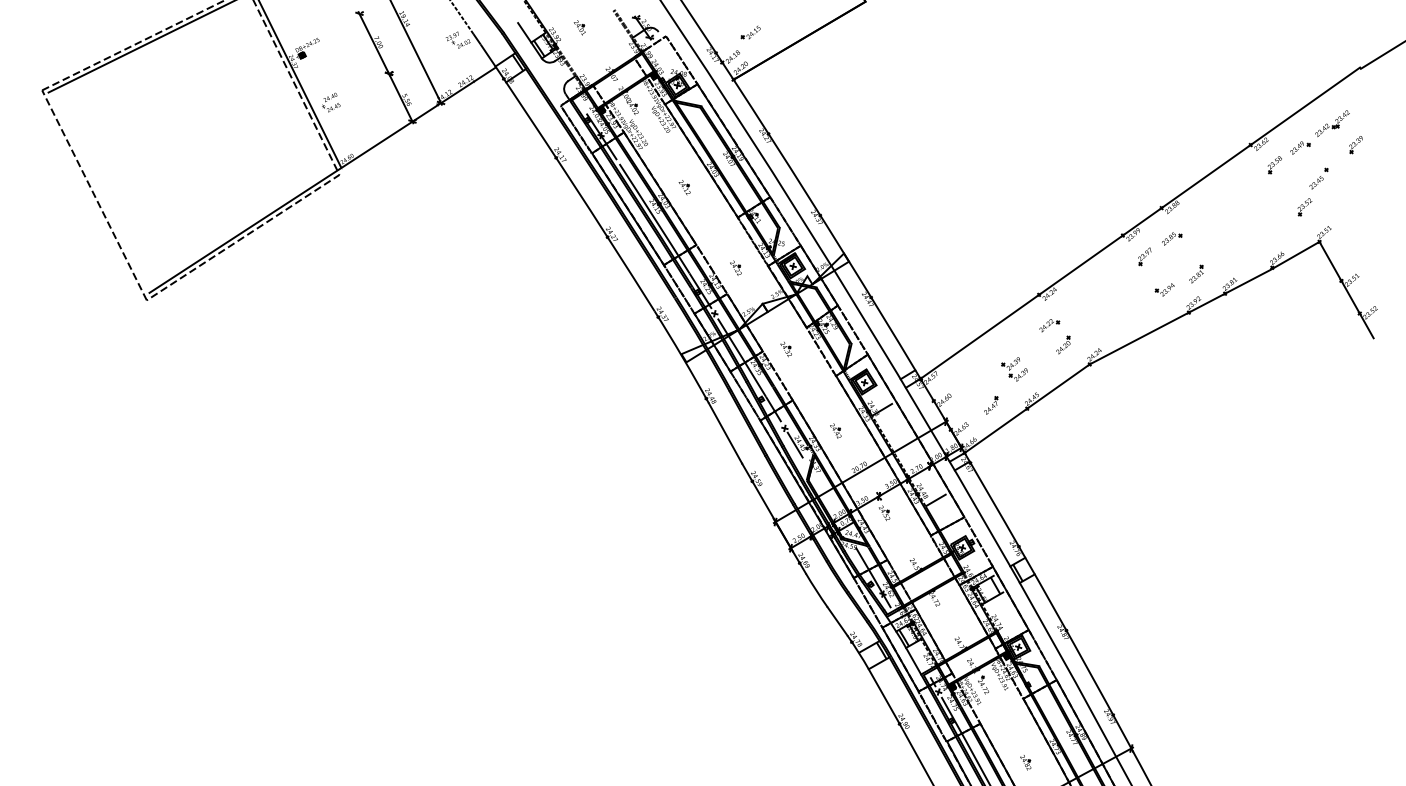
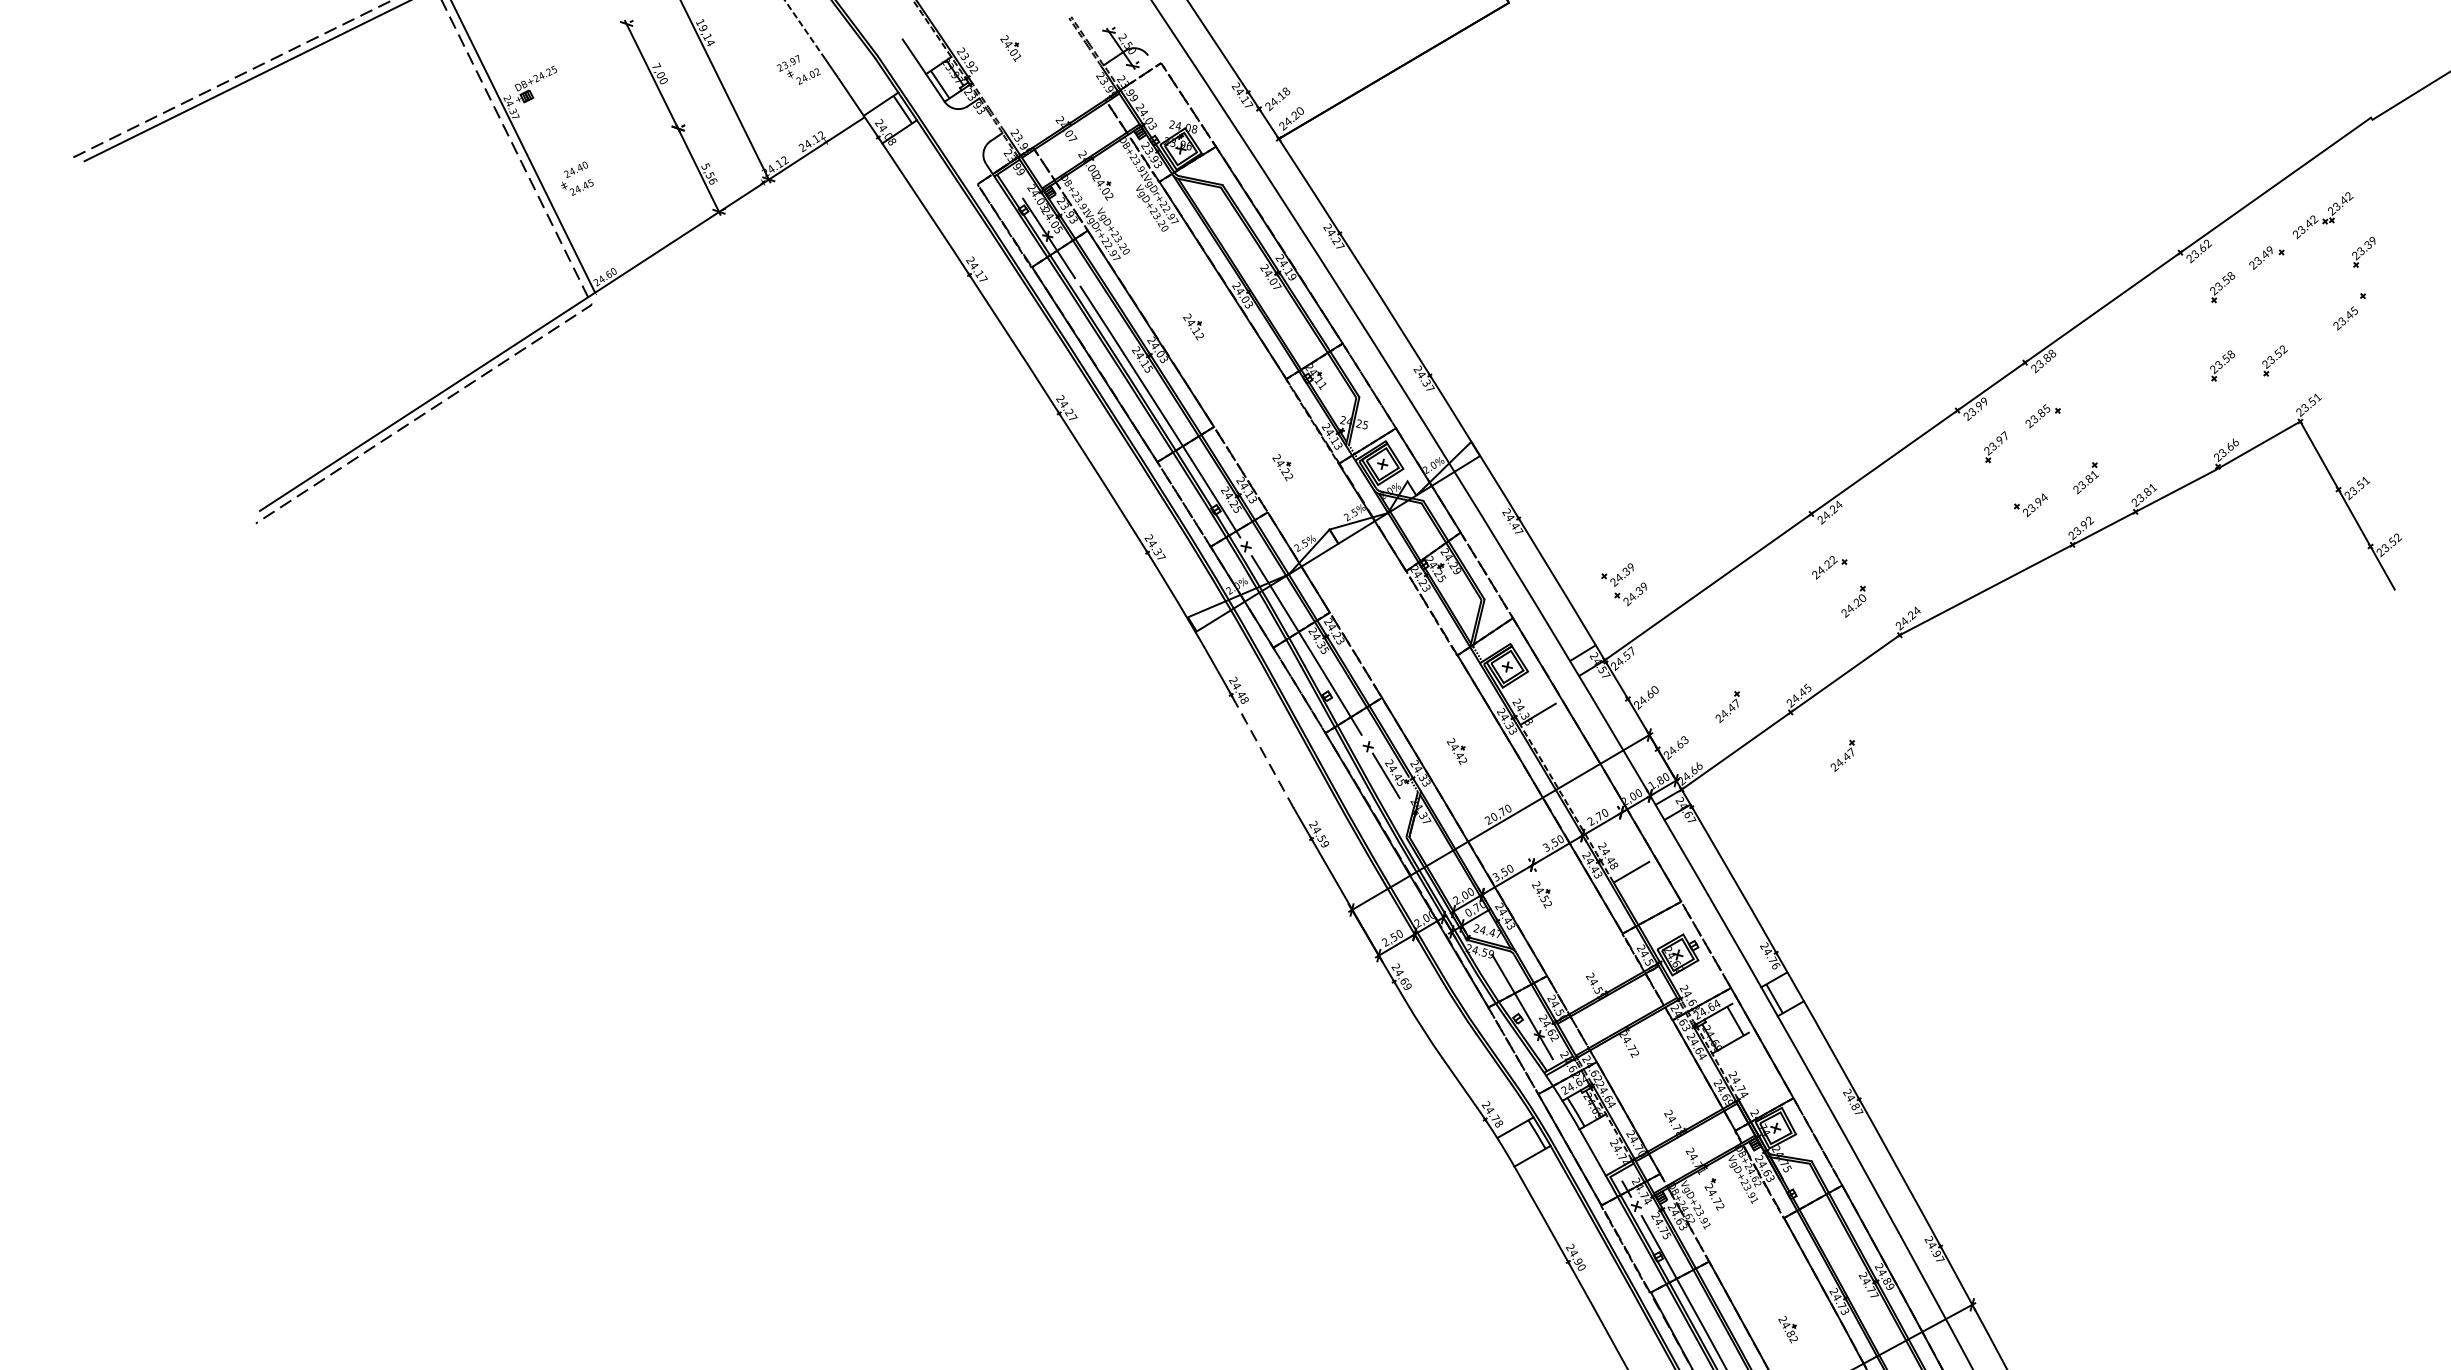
part: (750, 32) -> (1308, 56), removed
part: (1318, 178) -> (2349, 311), moved
line: (94, 195) -> (164, 340), removed
part: (1274, 210) -> (2221, 366), added
part: (785, 349) -> (1369, 609), removed
part: (1014, 369) -> (1623, 584), moved
line: (725, 433) -> (1264, 755), solid -> dashed
part: (1057, 433) -> (1843, 755), added

